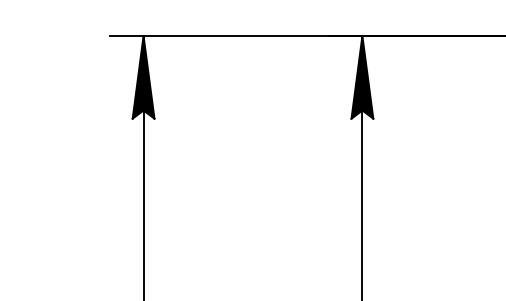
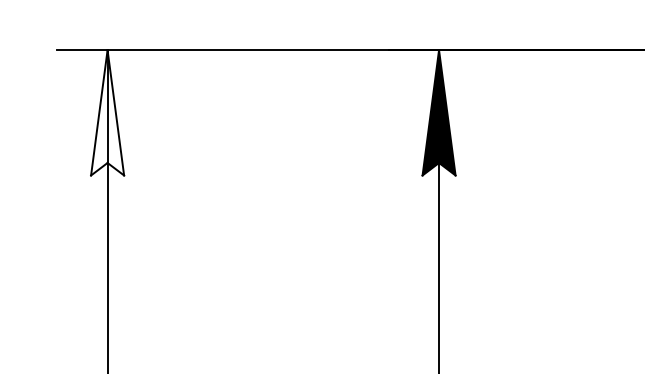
fill: (143, 76) -> (107, 111), removed

